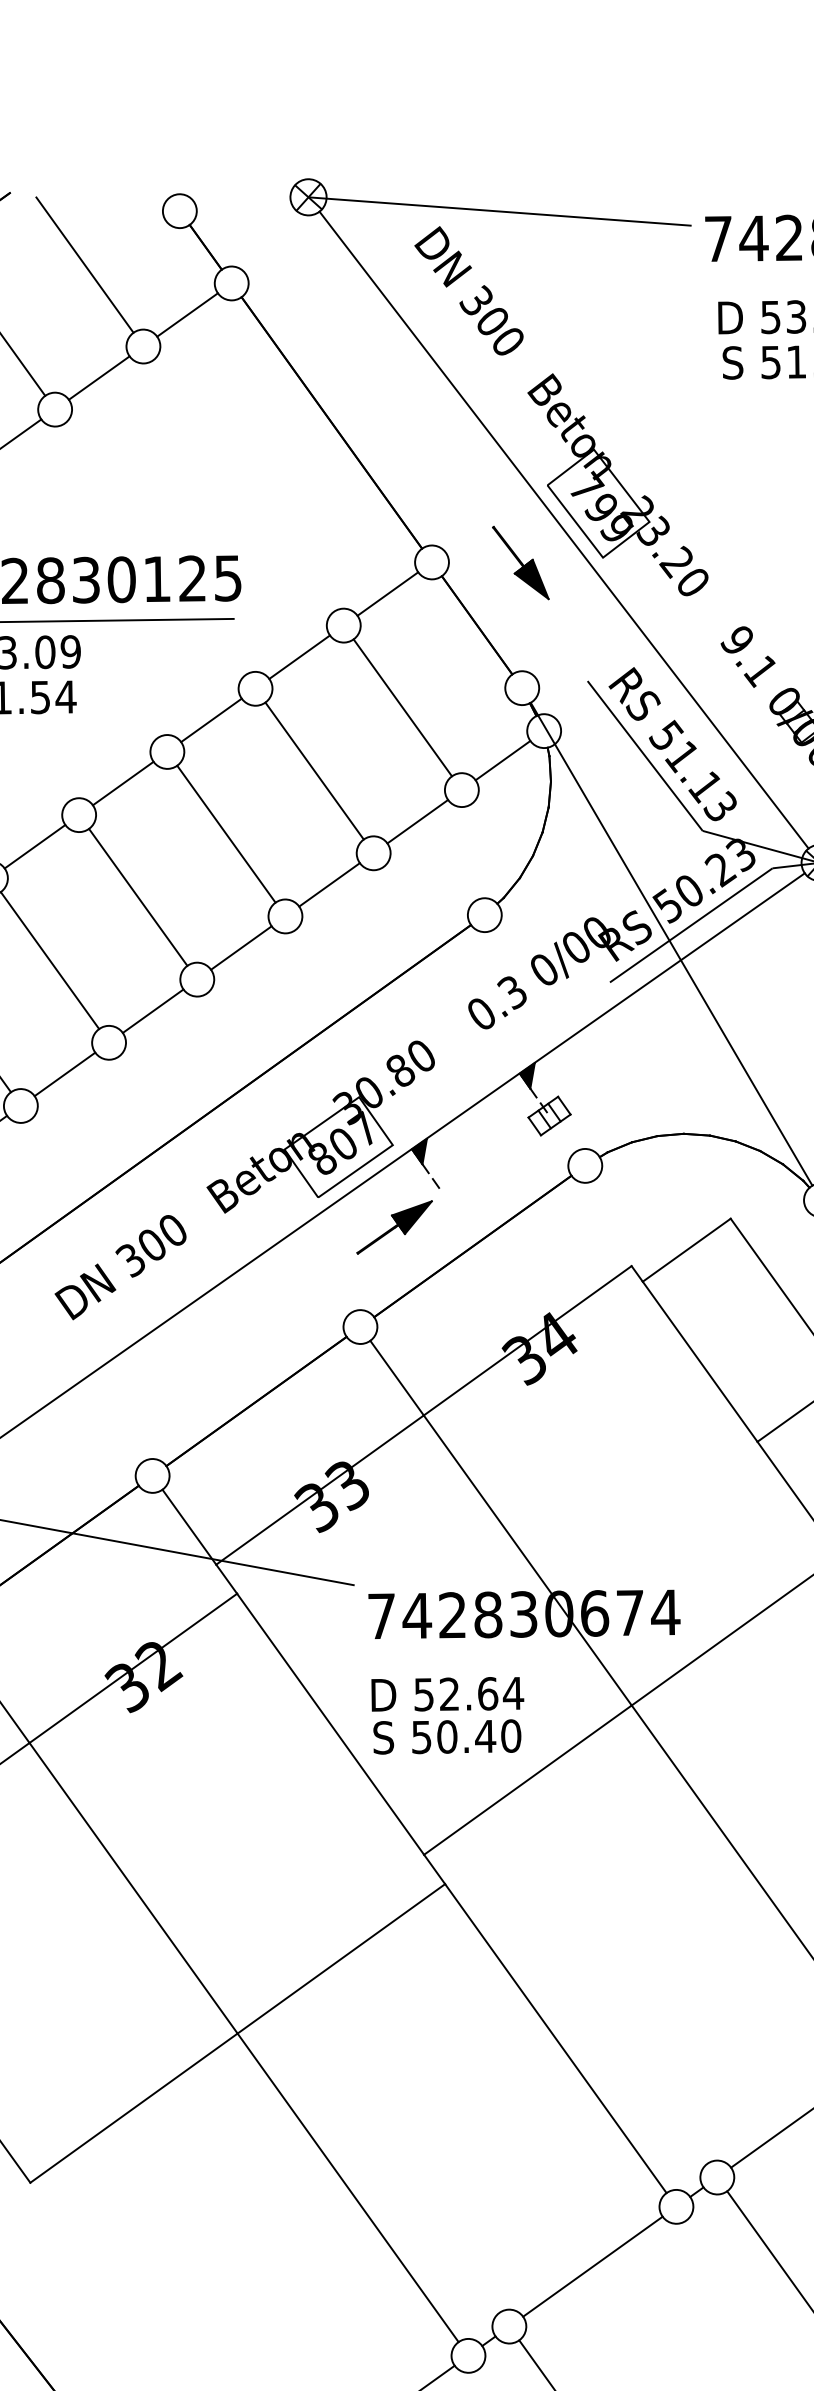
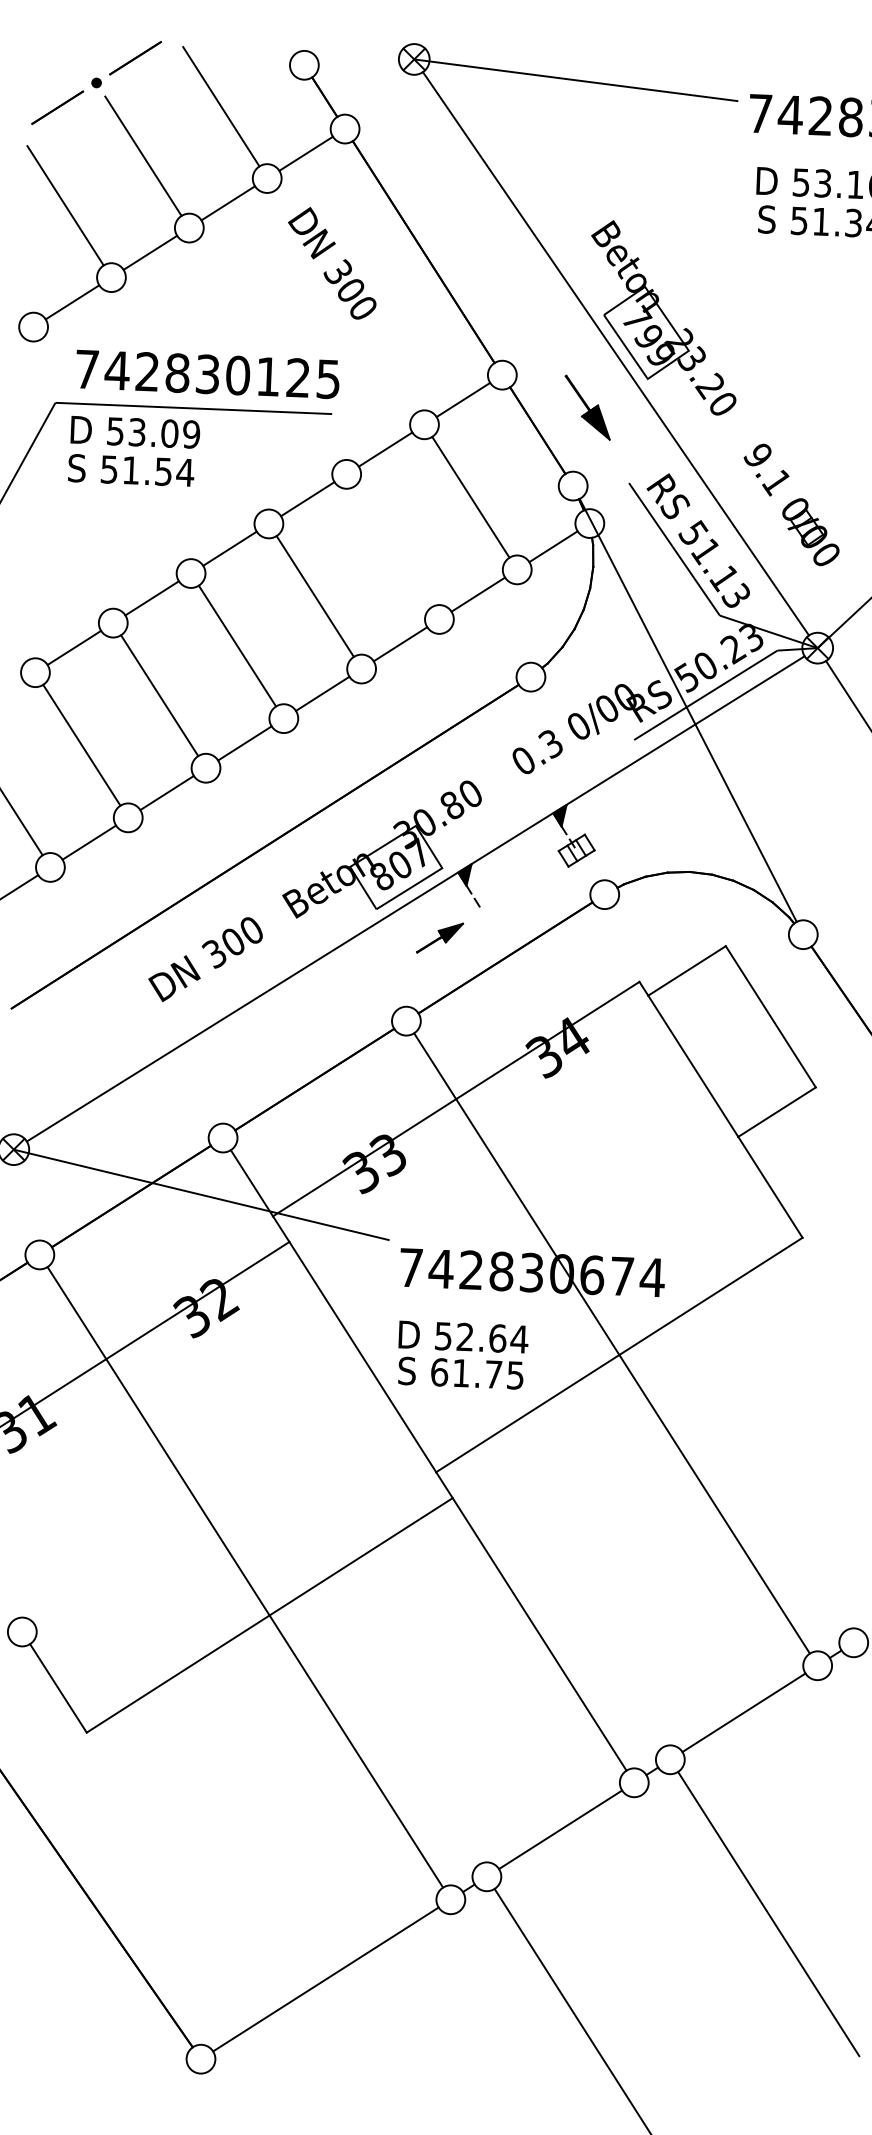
text: (469, 291) -> (332, 263), moved
part: (520, 562) -> (587, 407), moved
line: (313, 770) -> (392, 546), removed
part: (393, 1226) -> (439, 937), size x0.7
text: (466, 1736) -> (477, 1373), 50.40 -> 61.75

